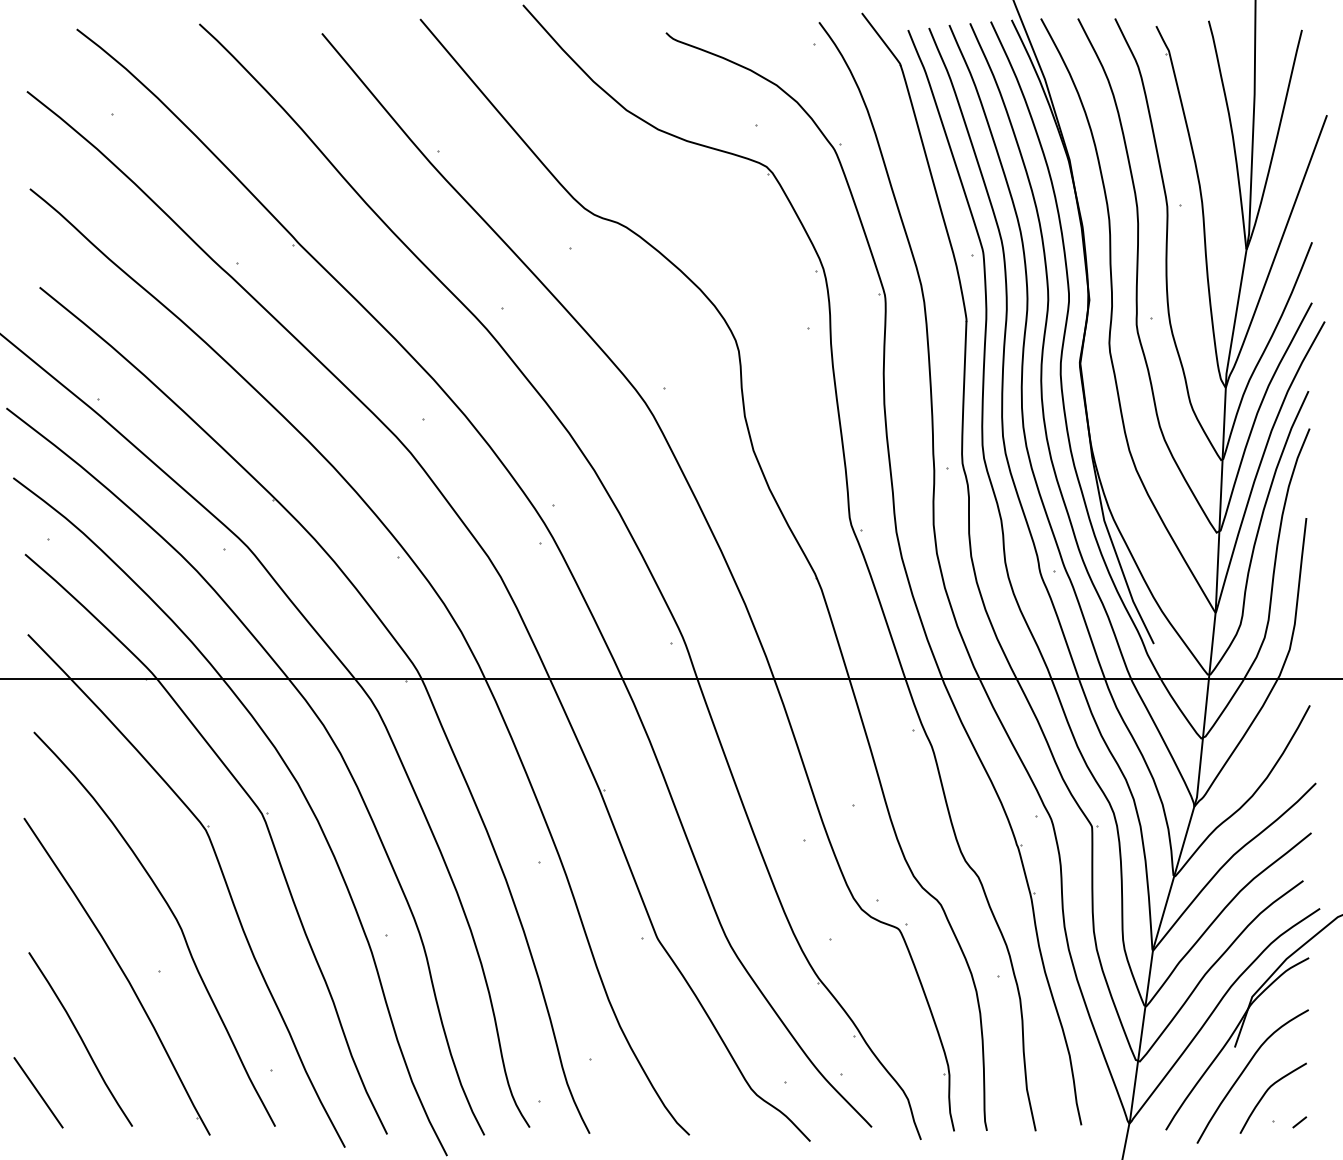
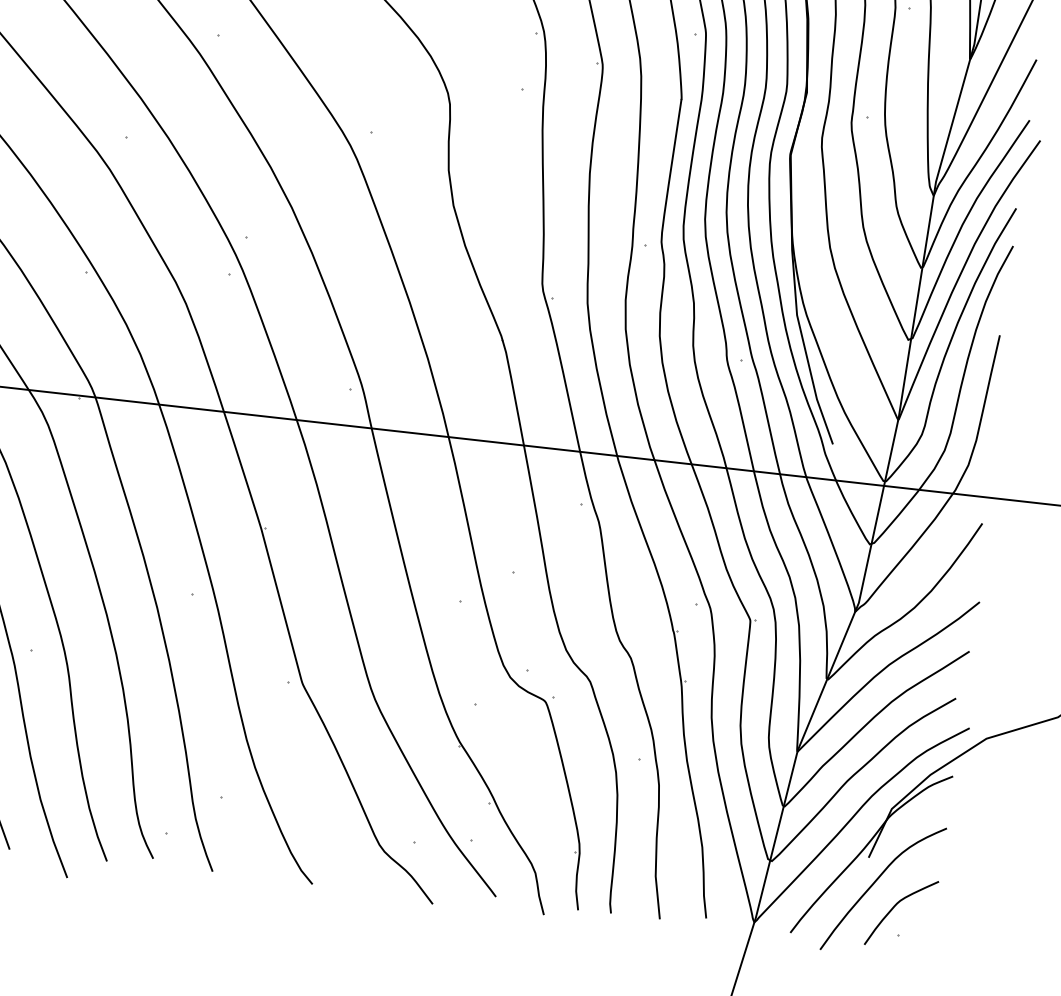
line: (1299, 1122) -> (925, 940), removed

